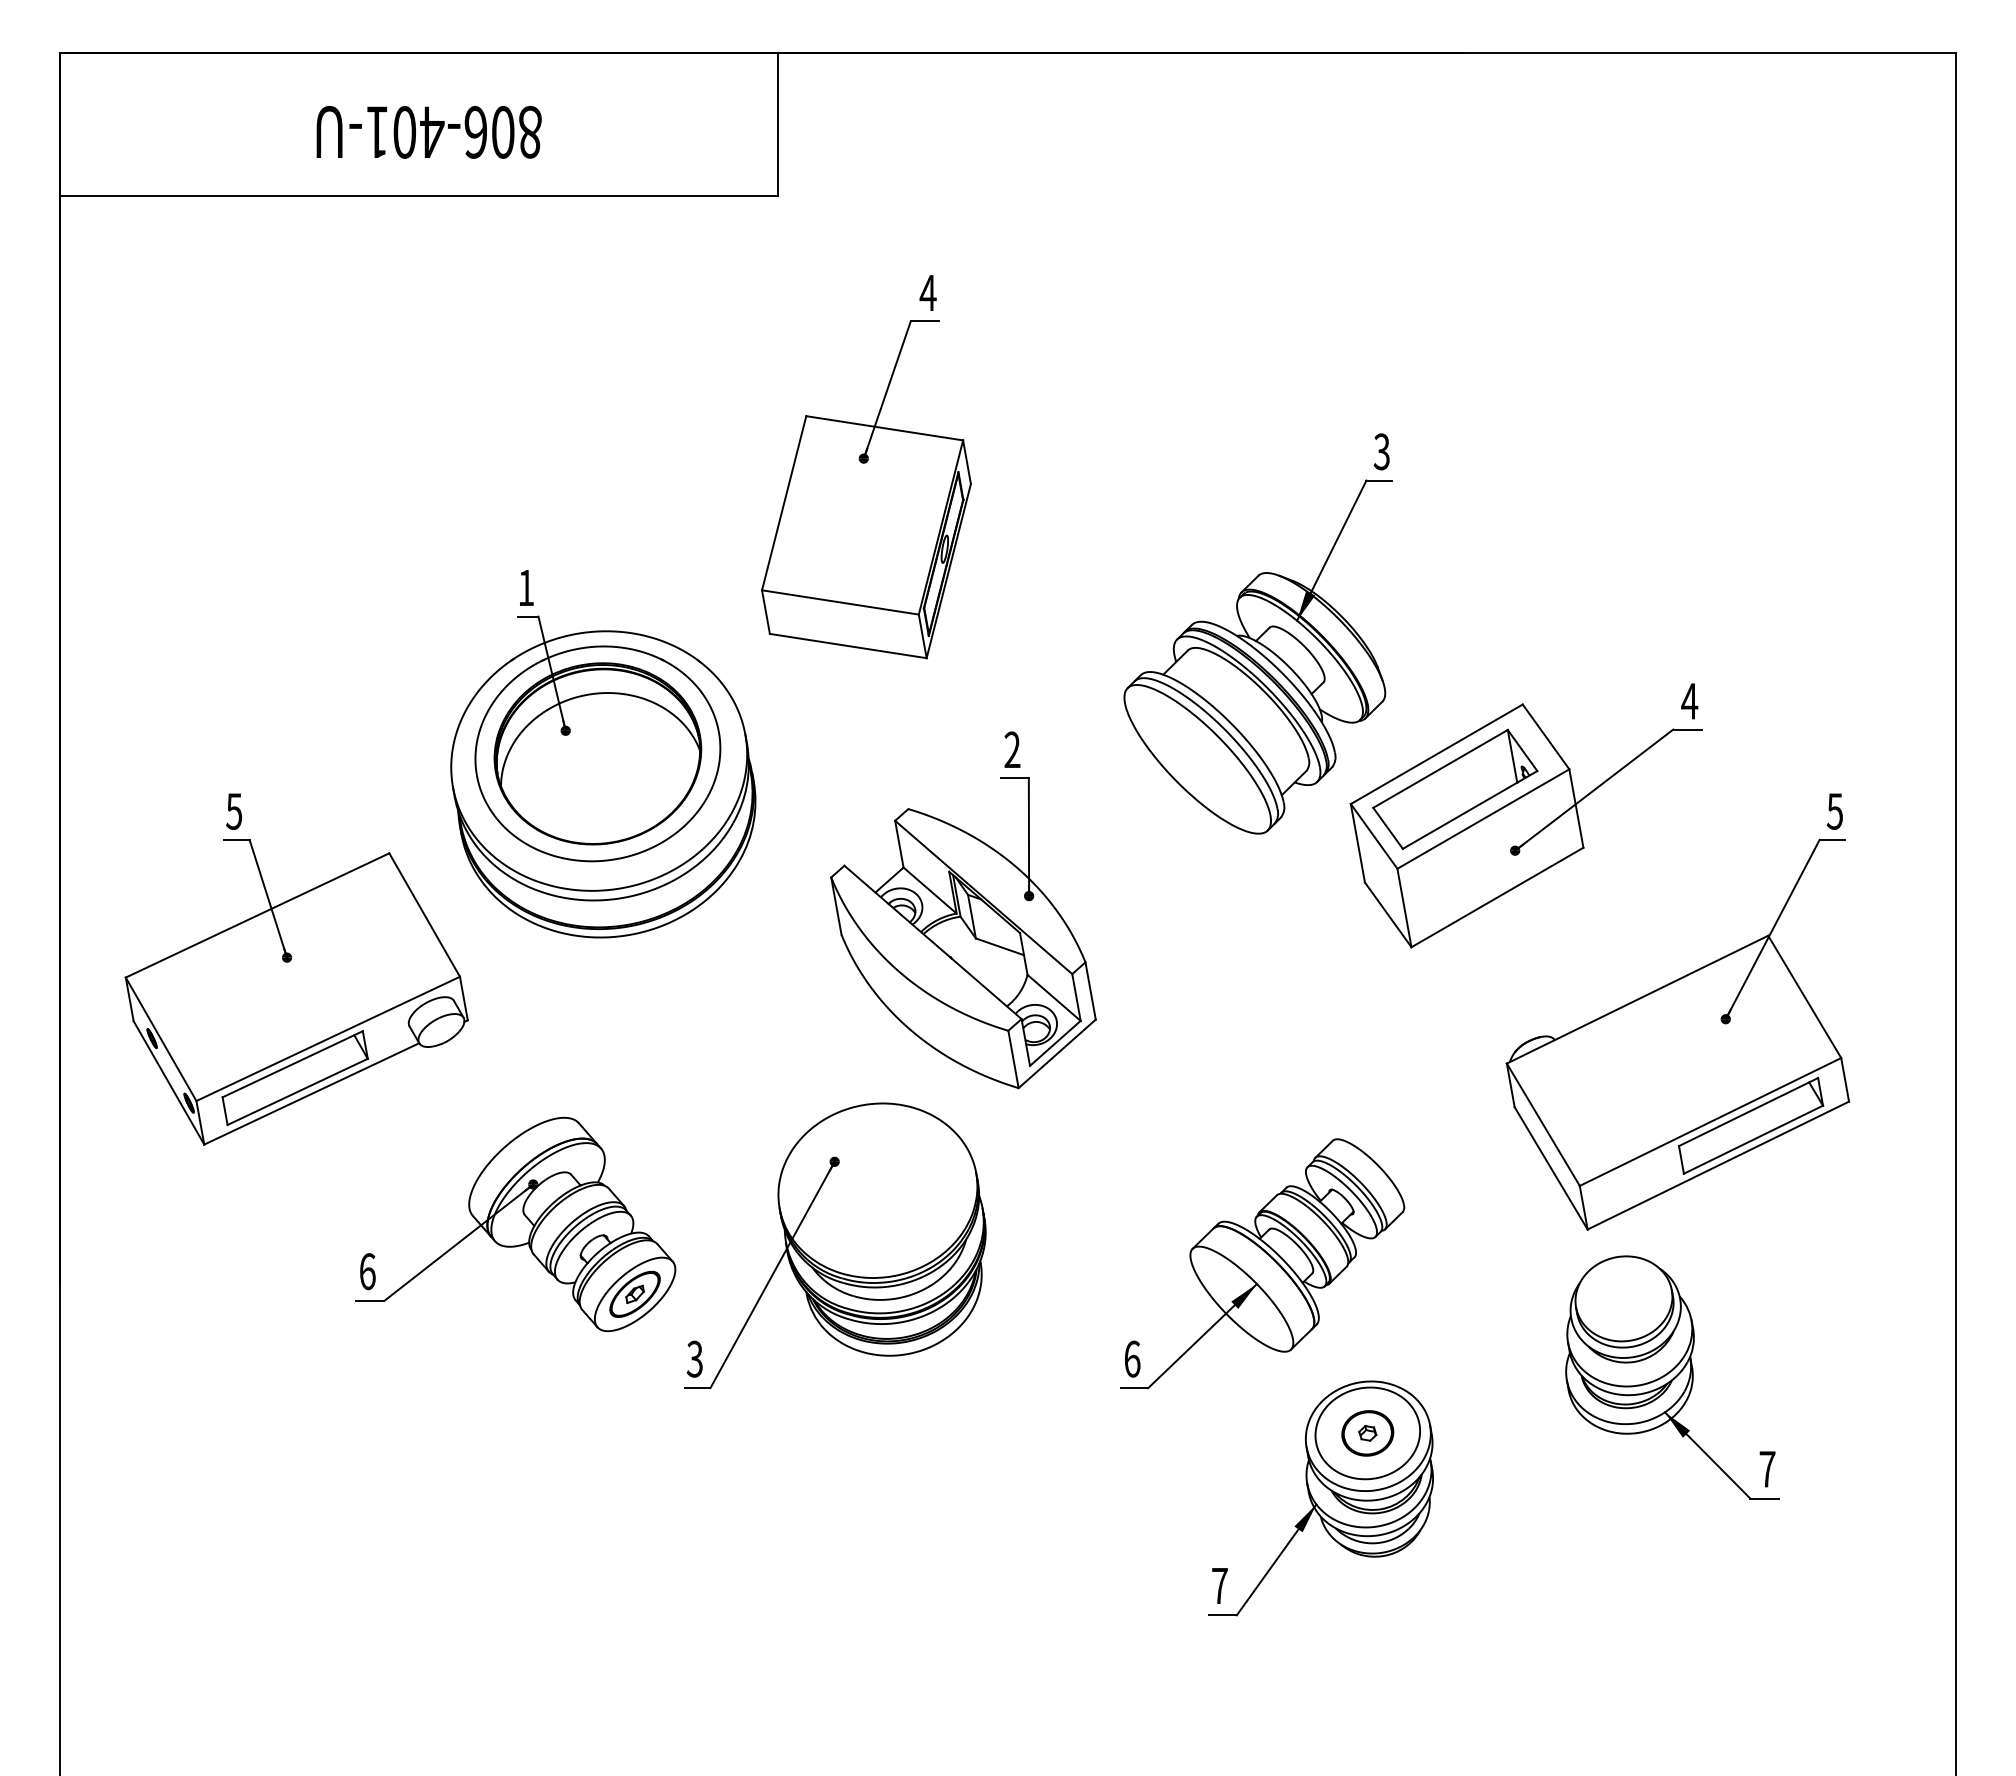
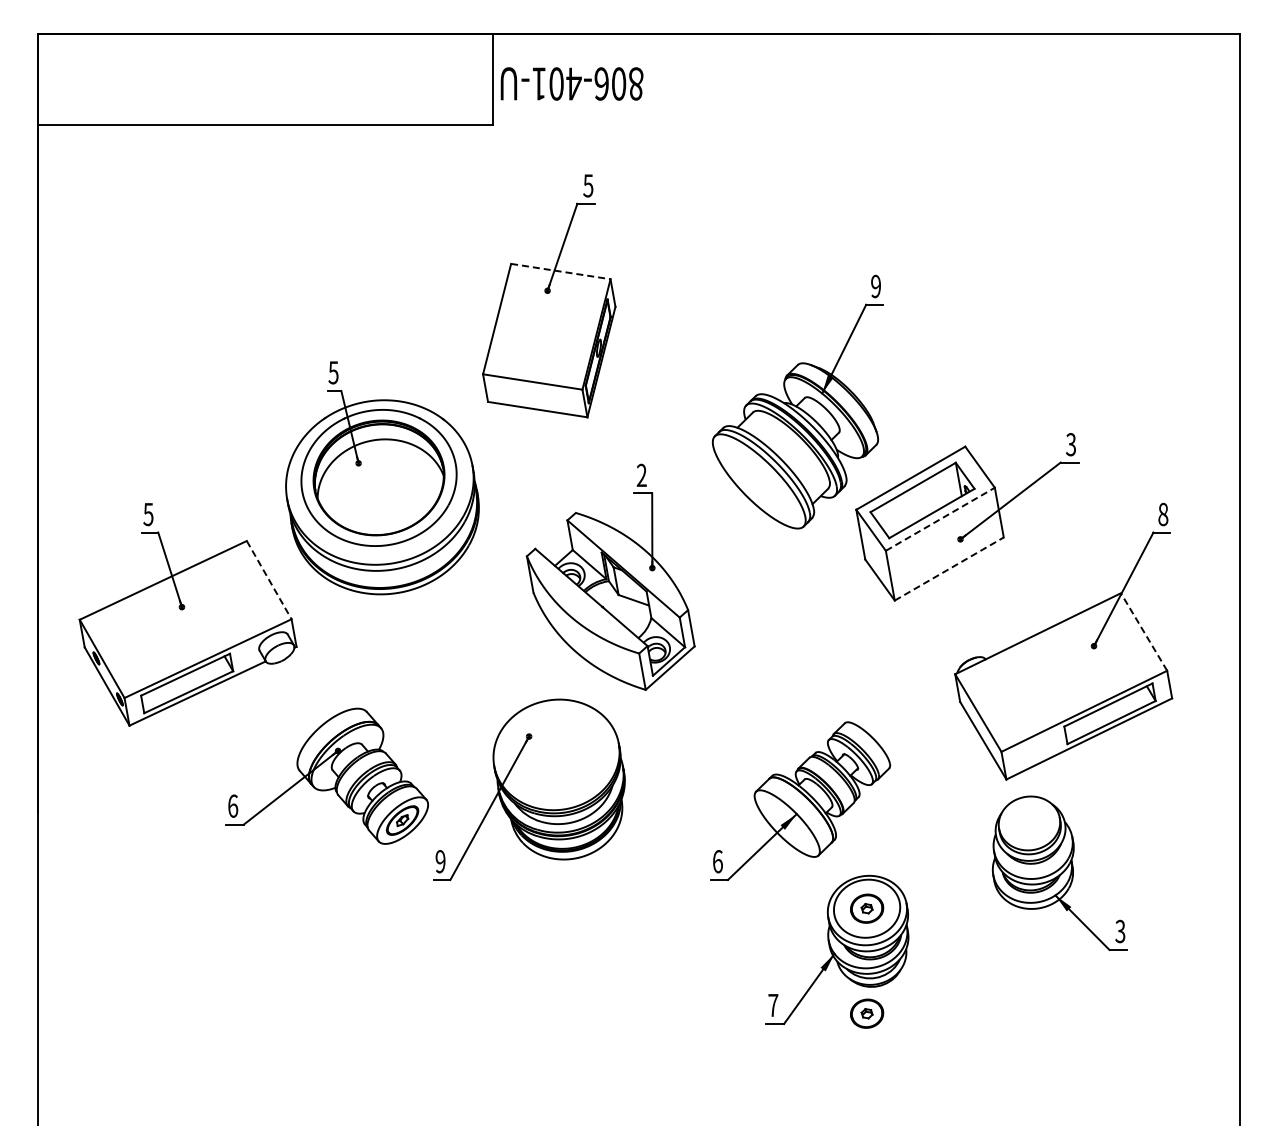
text: (428, 131) -> (571, 83), moved
text: (928, 292) -> (588, 185), 4 -> 5
line: (885, 428) -> (561, 271), solid -> dashed
text: (1381, 451) -> (875, 286), 3 -> 9
text: (526, 587) -> (333, 372), 1 -> 5
text: (1688, 701) -> (1070, 444), 4 -> 3
text: (1835, 811) -> (1163, 514), 5 -> 8
line: (1483, 819) -> (940, 519), solid -> dashed
line: (1497, 898) -> (949, 569), solid -> dashed
line: (425, 915) -> (269, 580), solid -> dashed
line: (1803, 996) -> (1143, 631), solid -> dashed
text: (694, 1358) -> (440, 861), 3 -> 9
text: (1767, 1469) -> (1120, 931), 7 -> 3
part: (1368, 1598) -> (867, 1013), added

